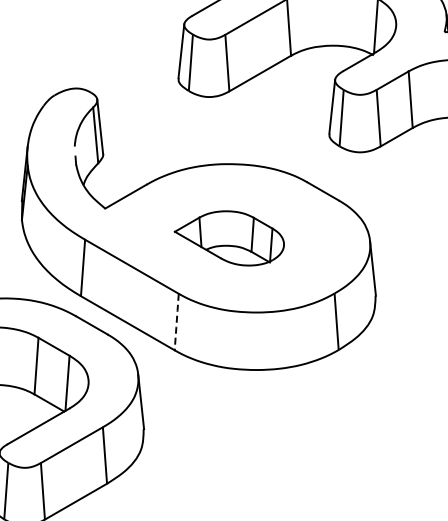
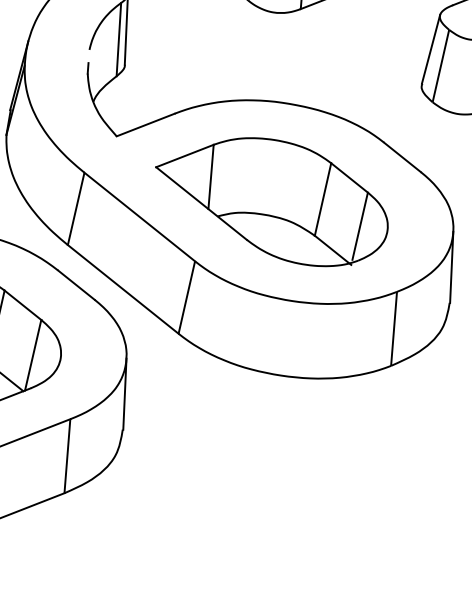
part: (229, 238) -> (271, 199), size x1.67
line: (176, 322) -> (186, 298), dashed -> solid

